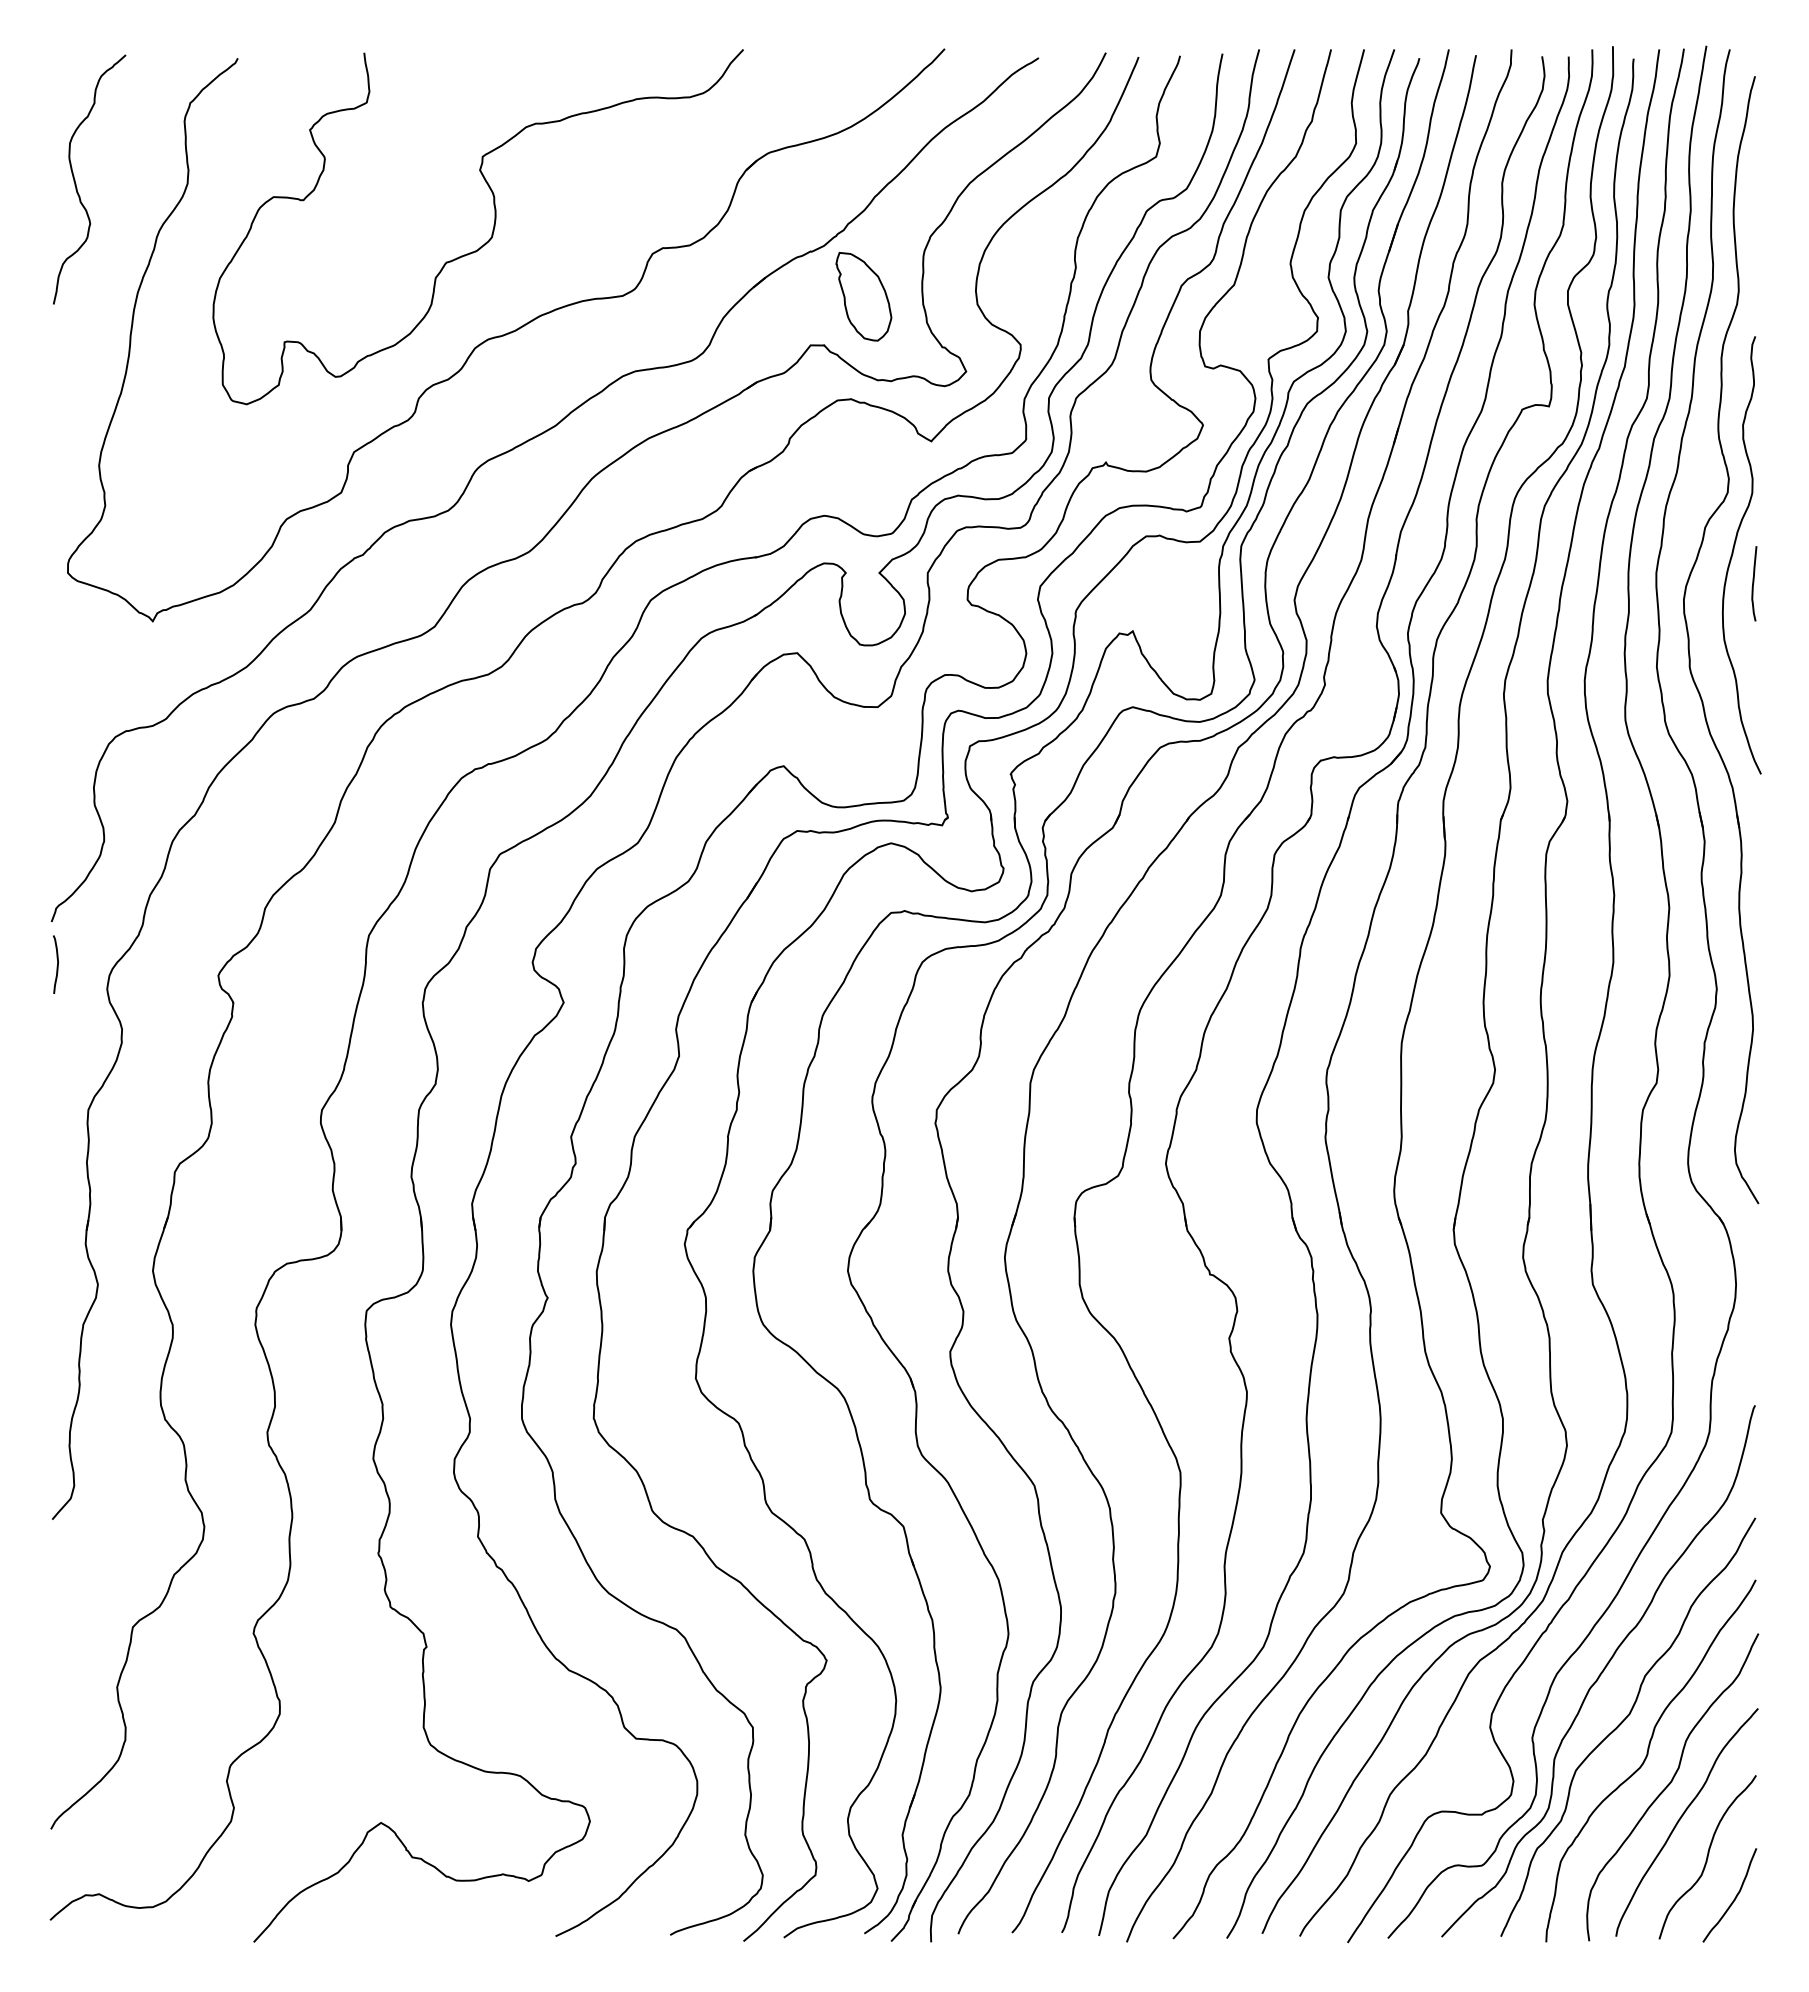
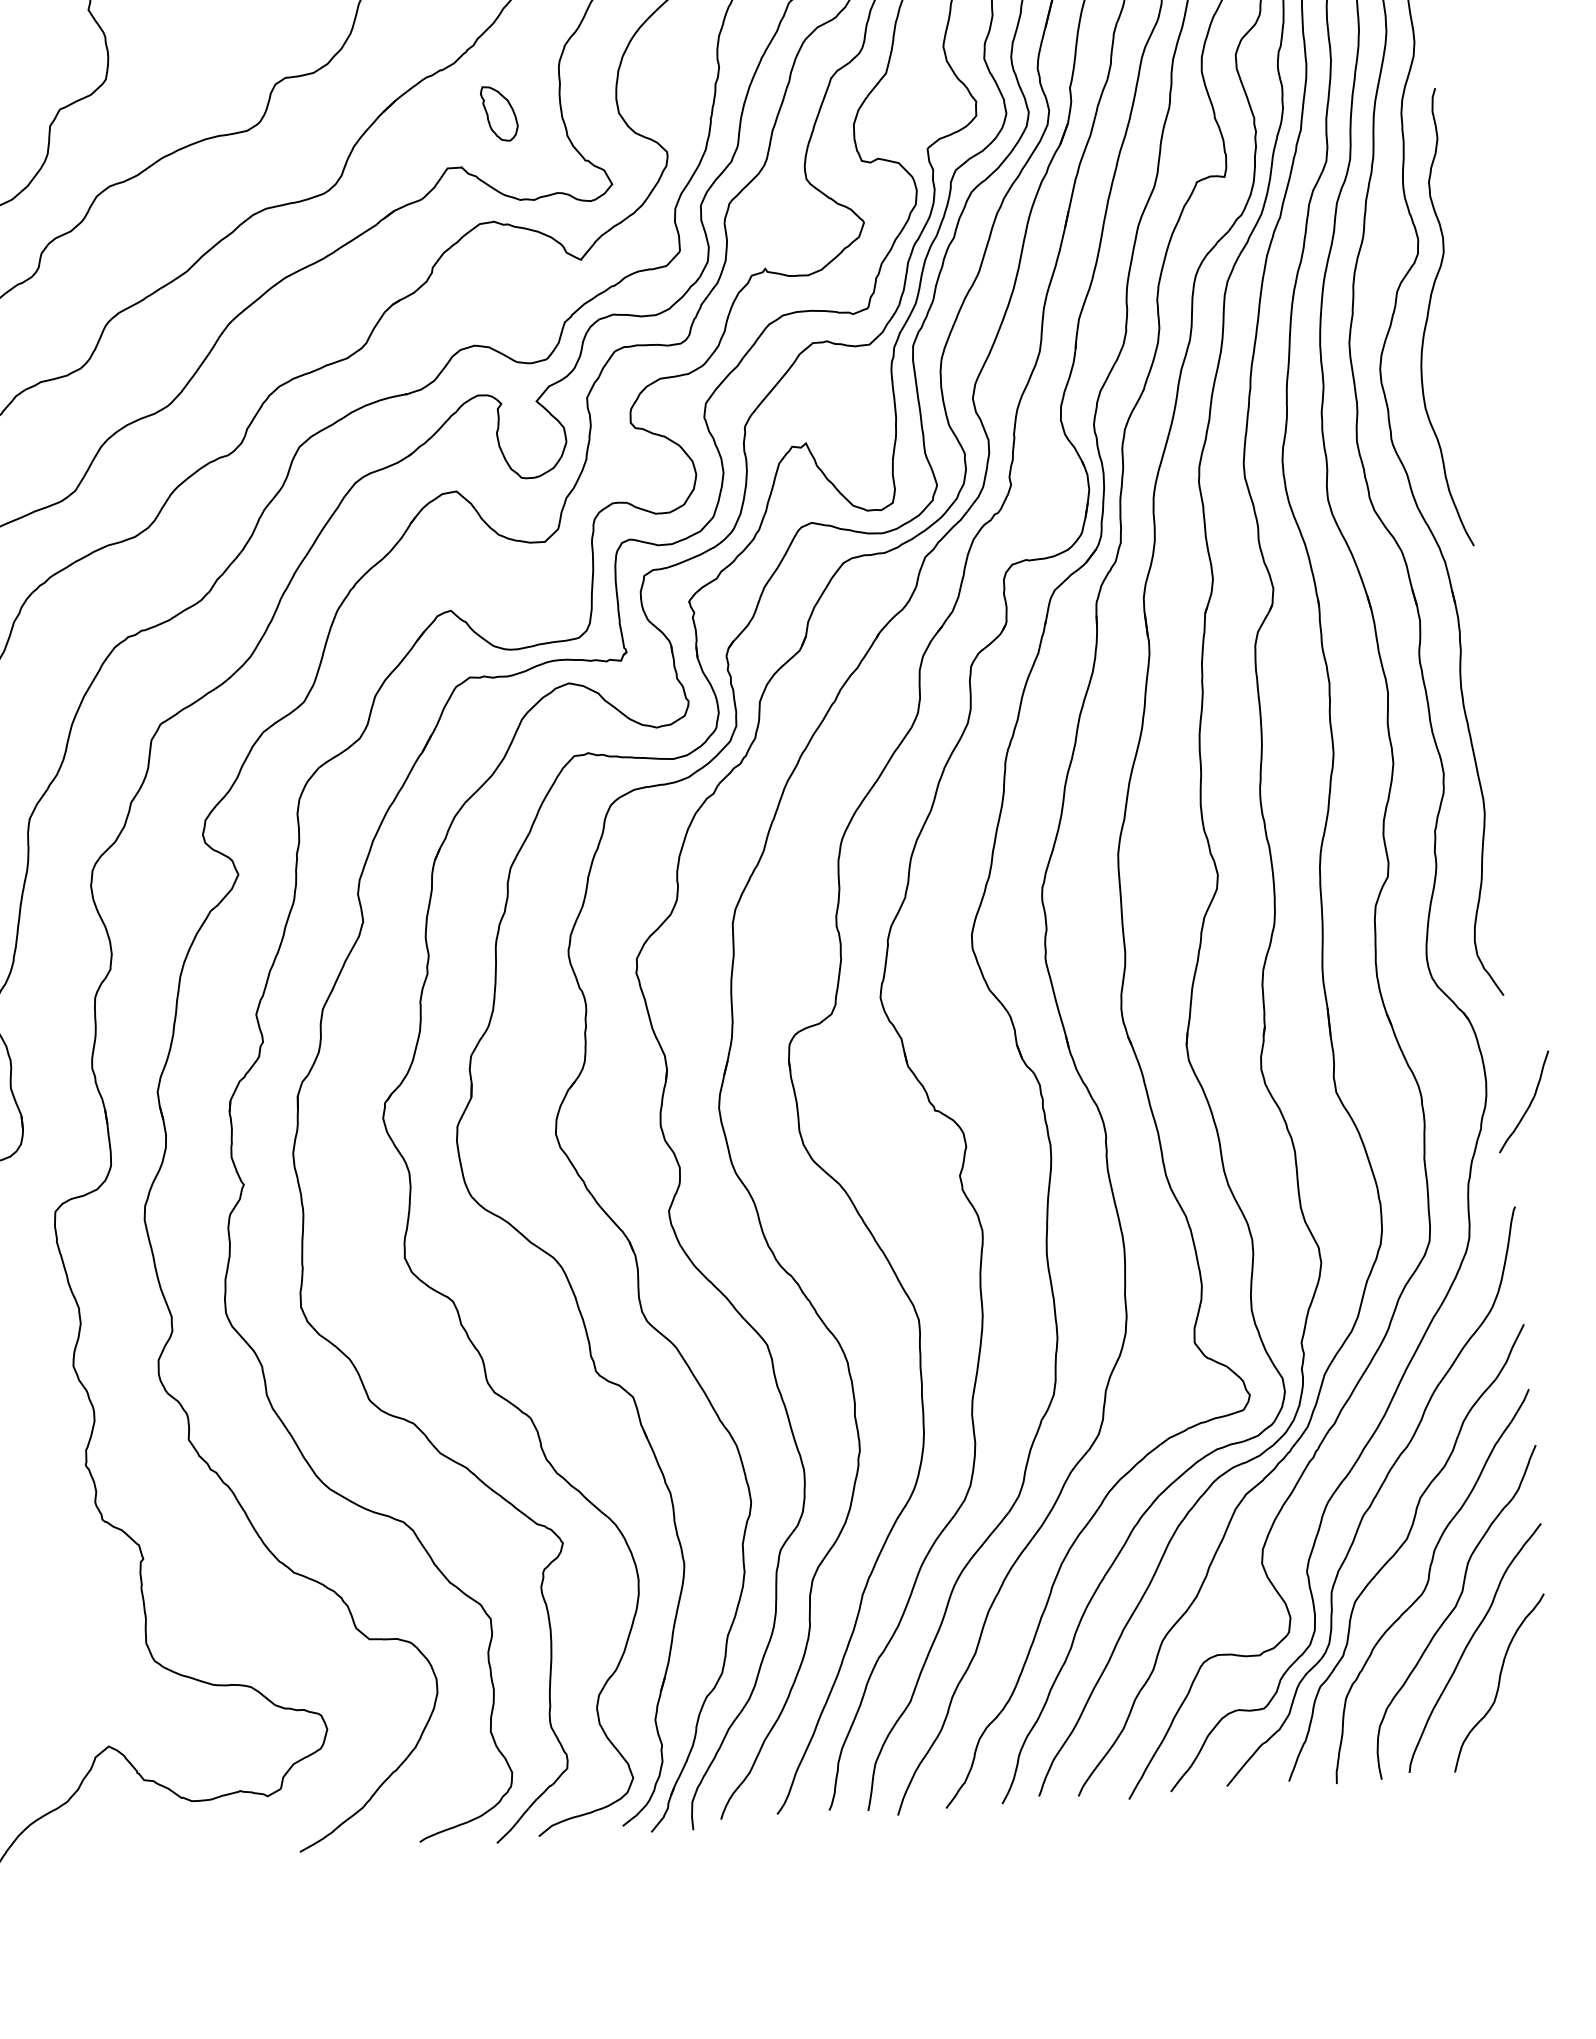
part: (863, 296) -> (499, 113), size x0.6
curve: (1754, 582) -> (1452, 345), removed
curve: (1734, 1897) -> (1529, 1103), moved

